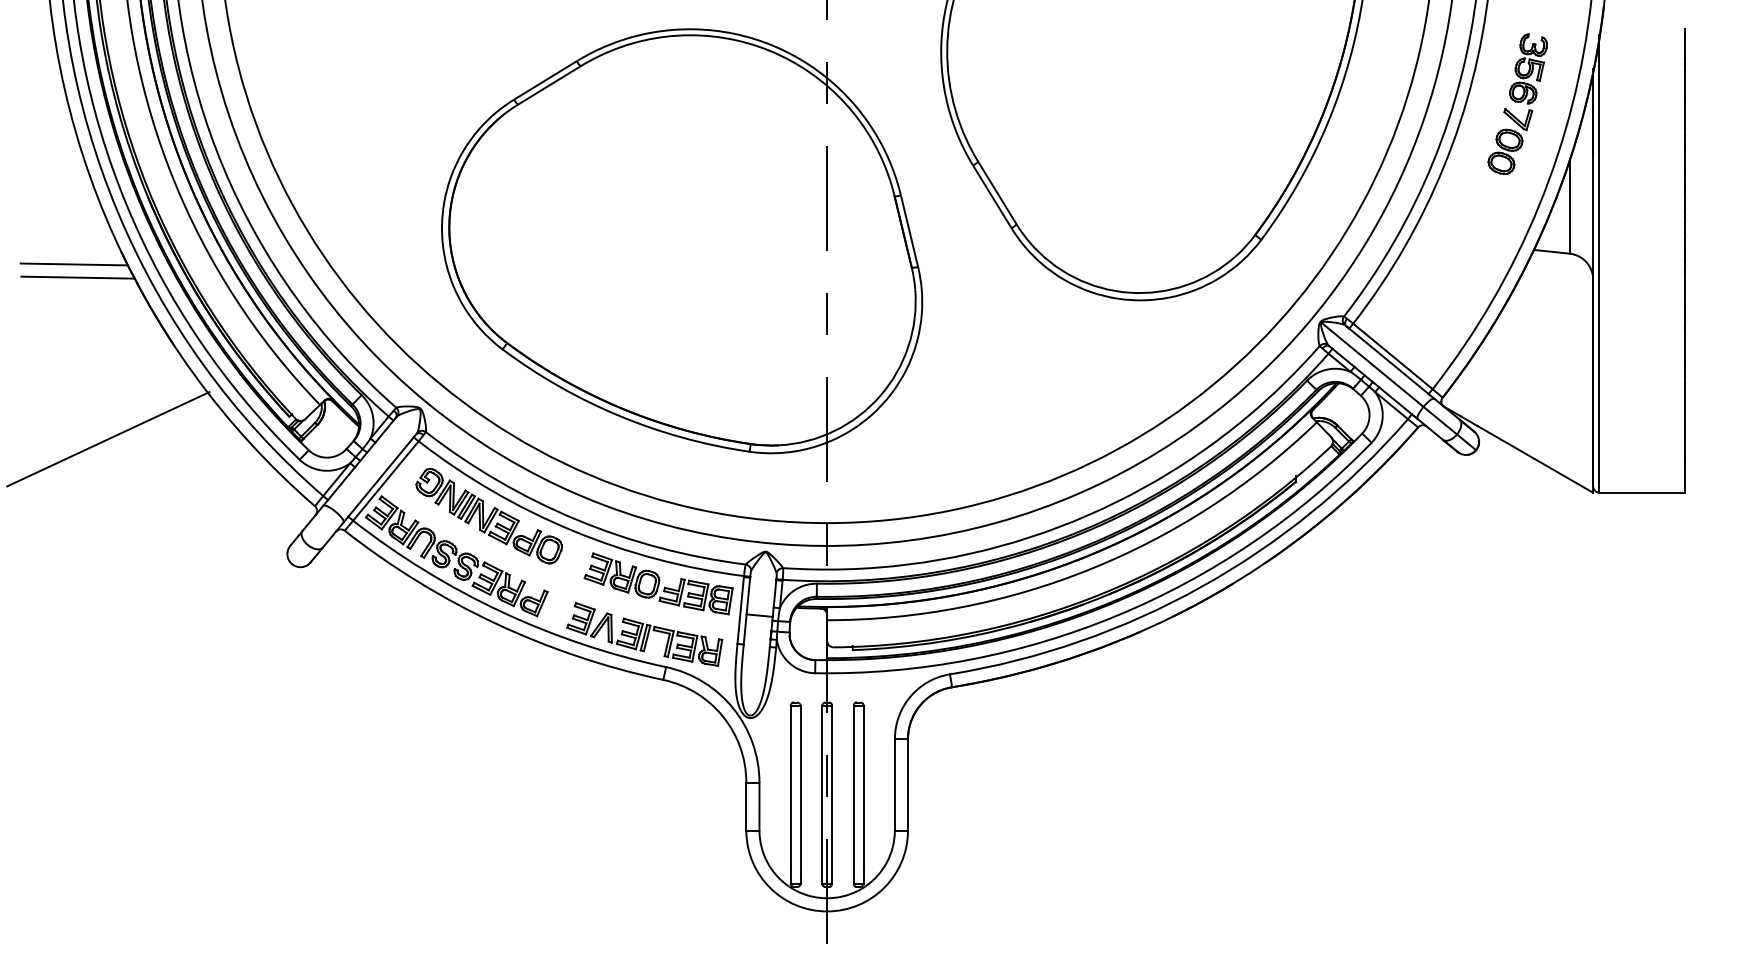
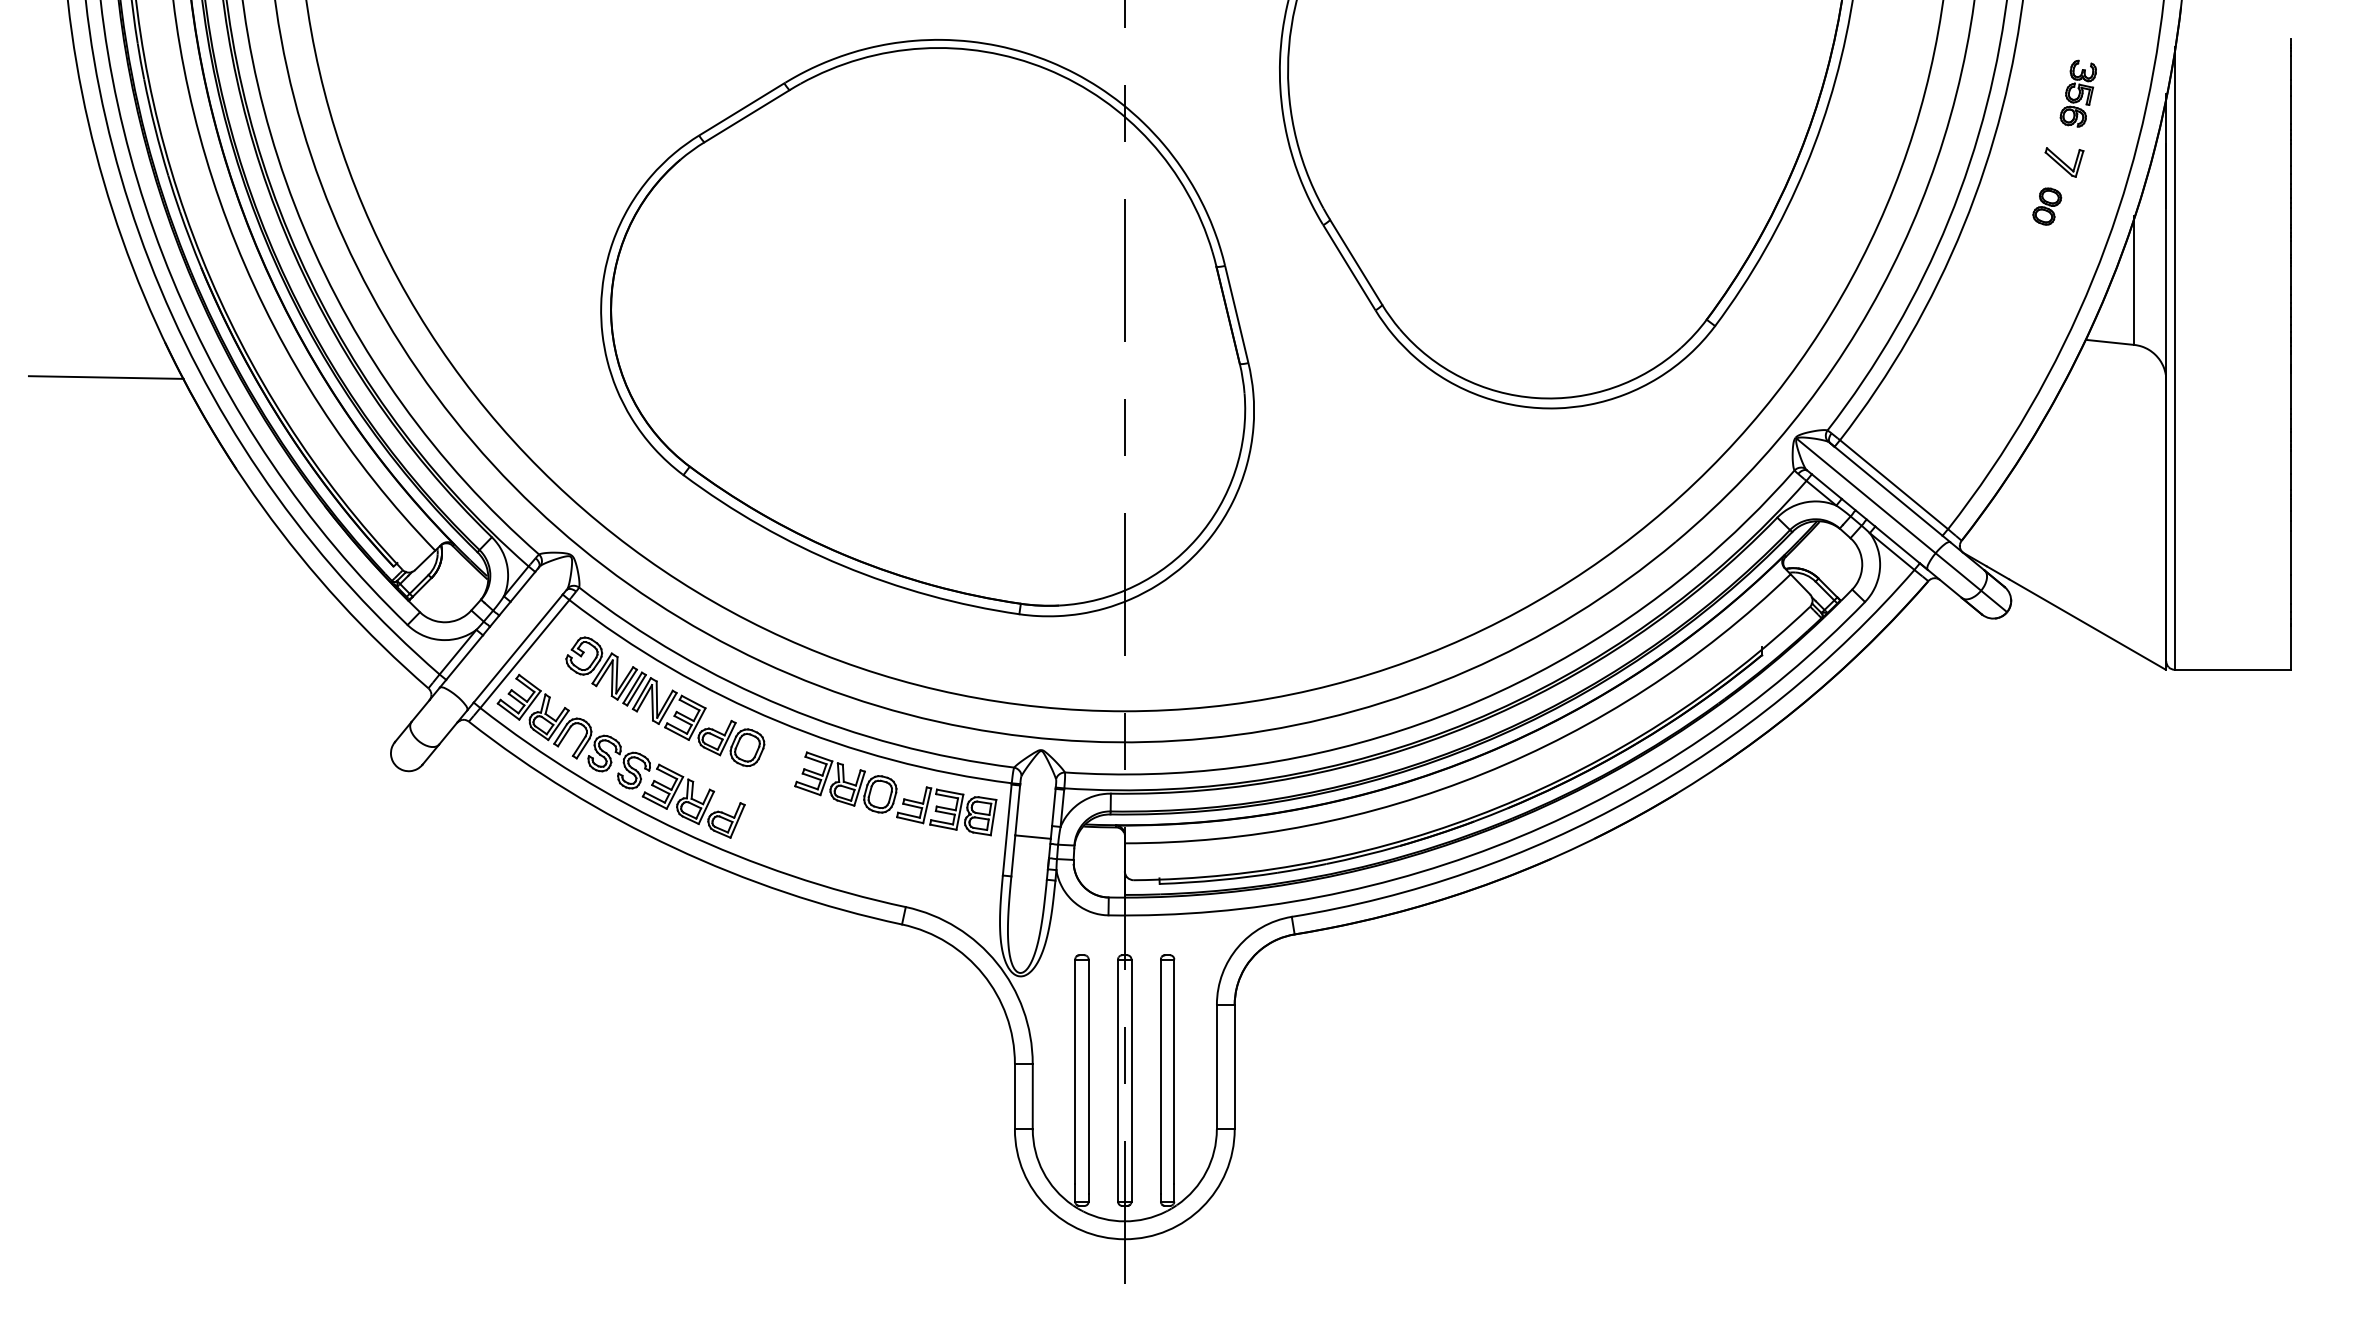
part: (1528, 68) -> (2078, 93), size x0.7
part: (1505, 151) -> (2047, 206), size x0.6
line: (74, 264) -> (101, 359), removed
line: (107, 439) -> (146, 597), removed
part: (644, 634) -> (876, 862), removed

